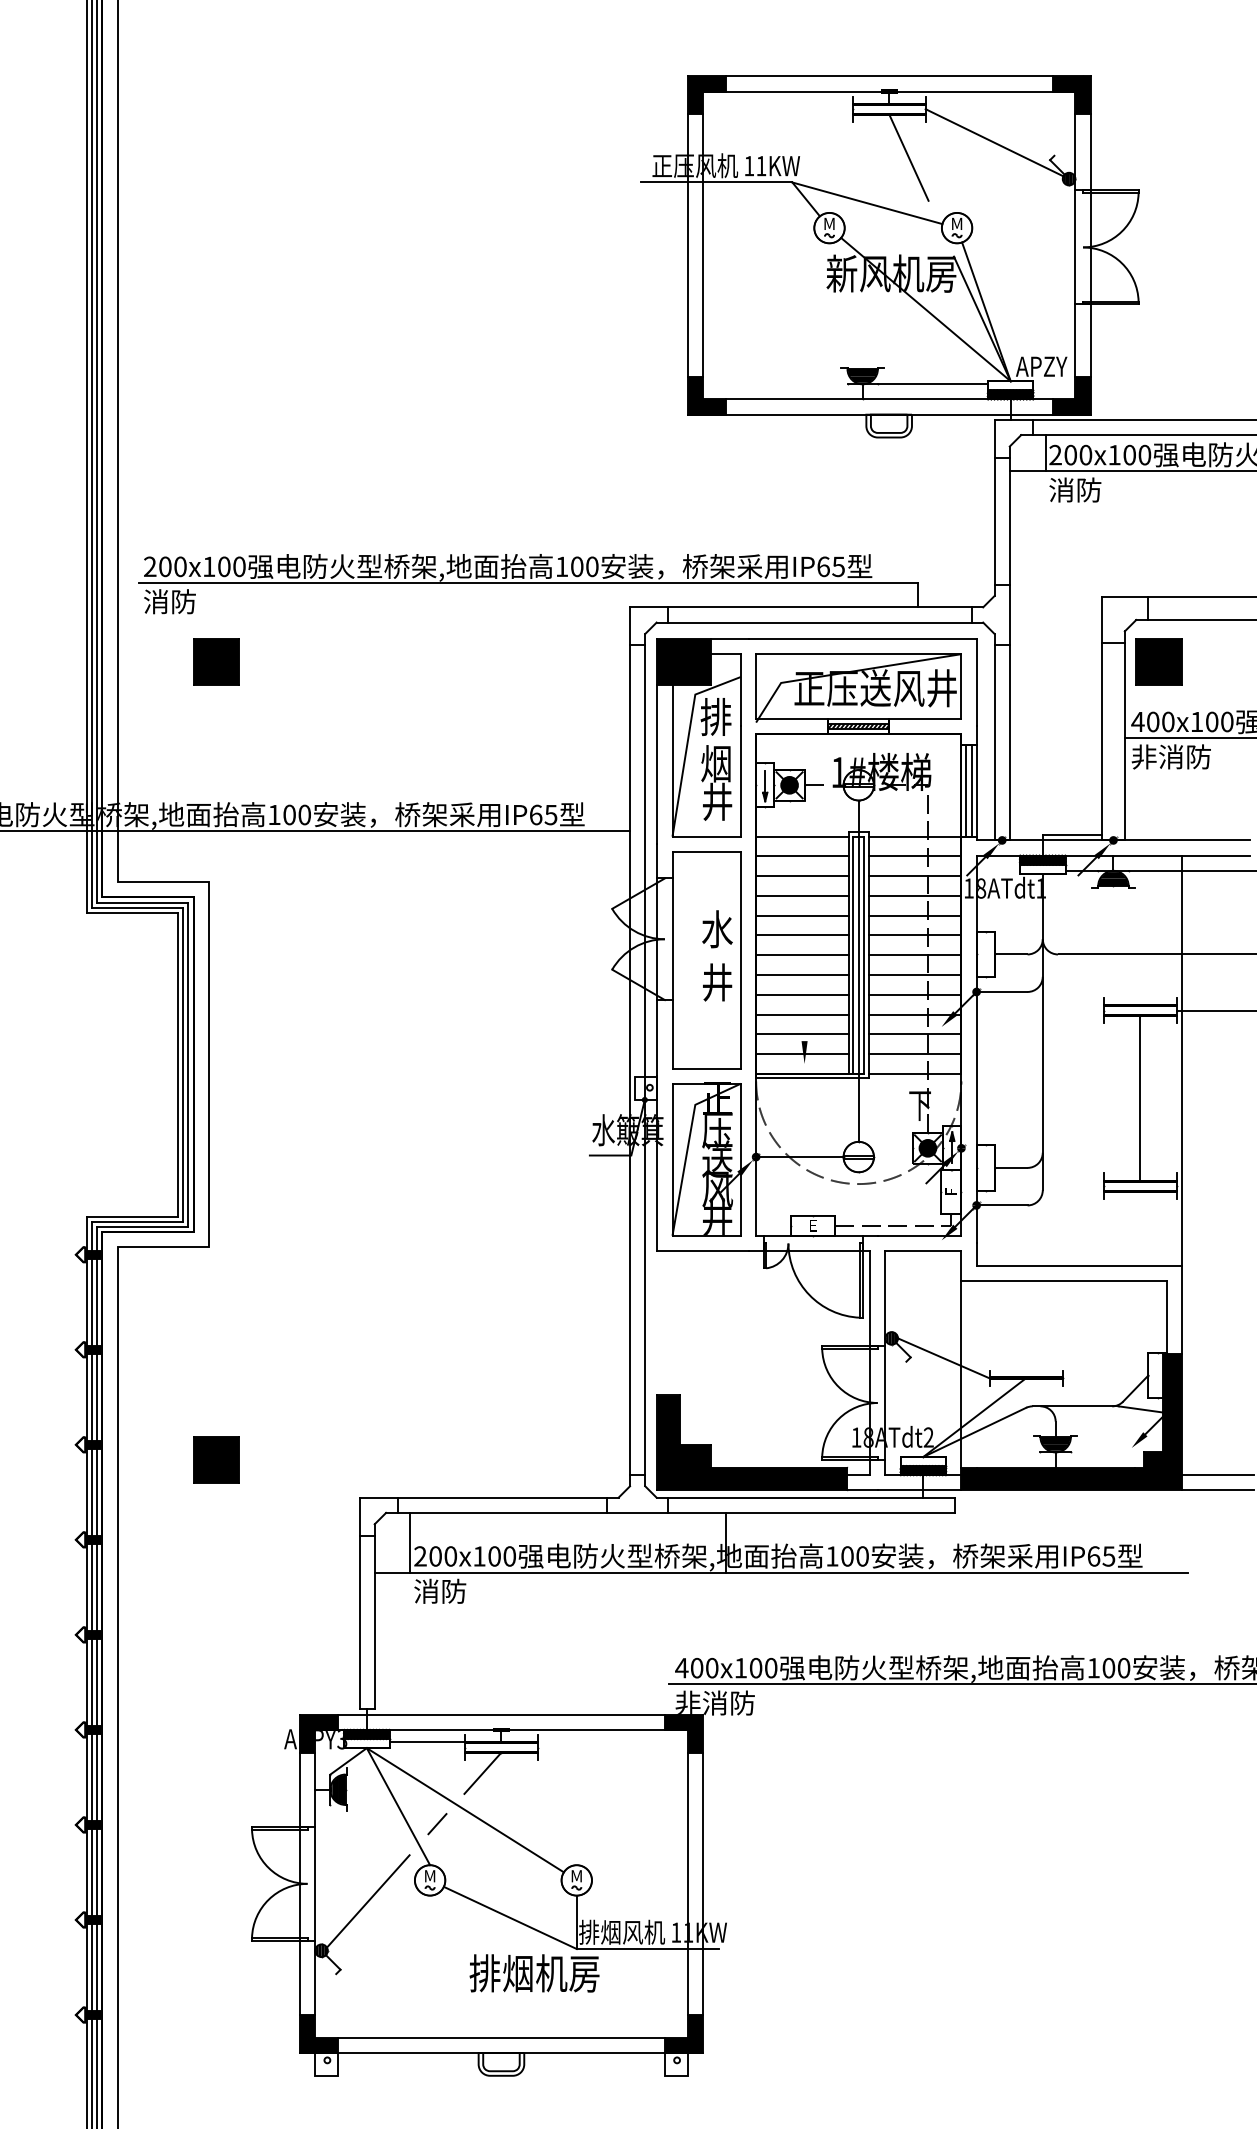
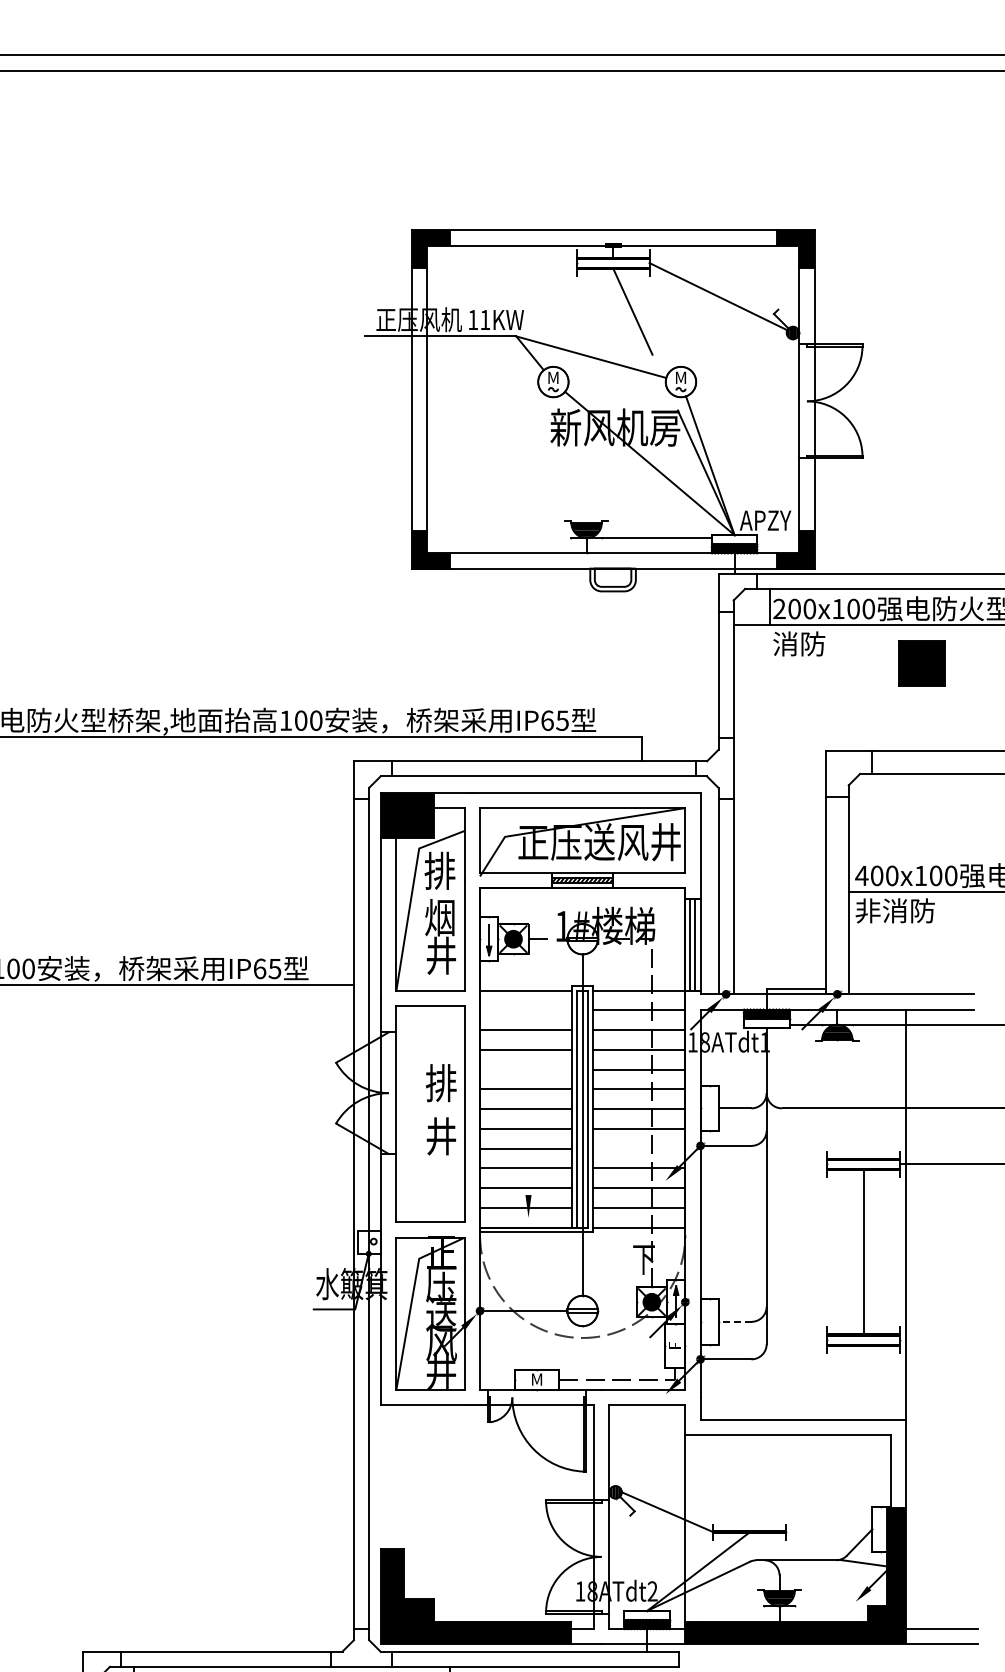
part: (1158, 661) -> (921, 663), moved
line: (802, 856) -> (526, 1010), removed
line: (802, 915) -> (526, 1069), removed
text: (717, 929) -> (441, 1083), 水 -> 排
line: (915, 994) -> (639, 1148), removed
line: (1010, 1167) -> (734, 1321), solid -> dashed
text: (813, 1225) -> (537, 1379), E -> M

